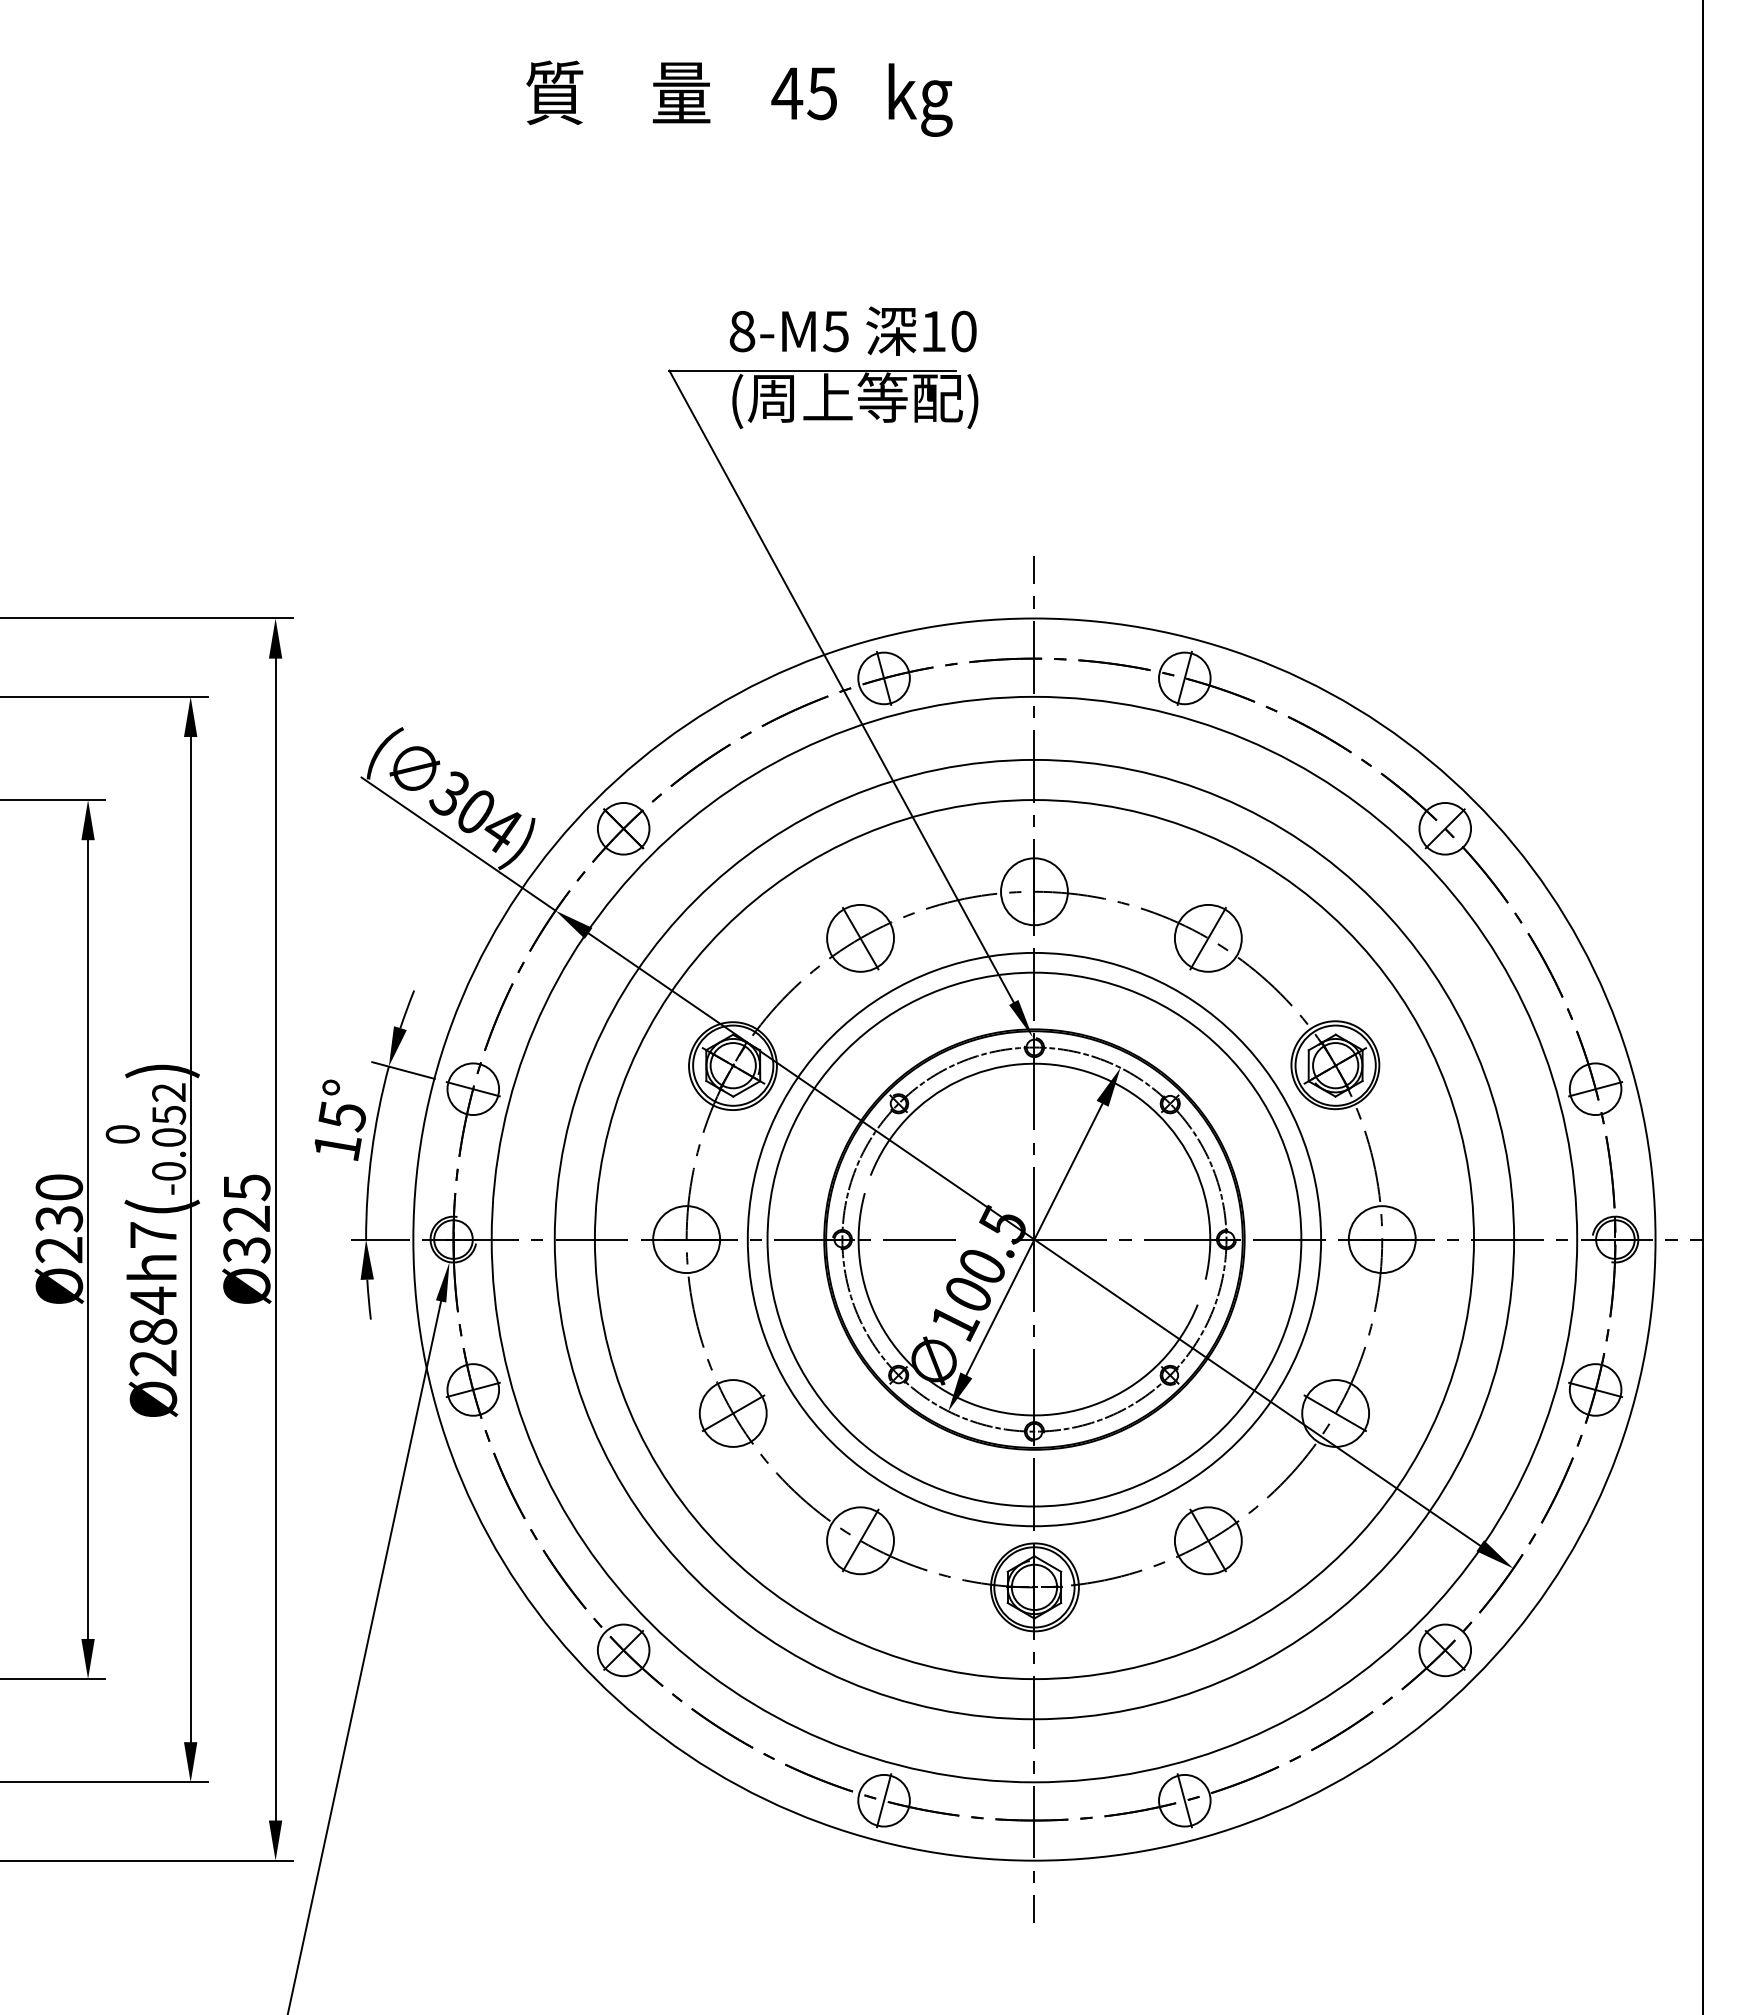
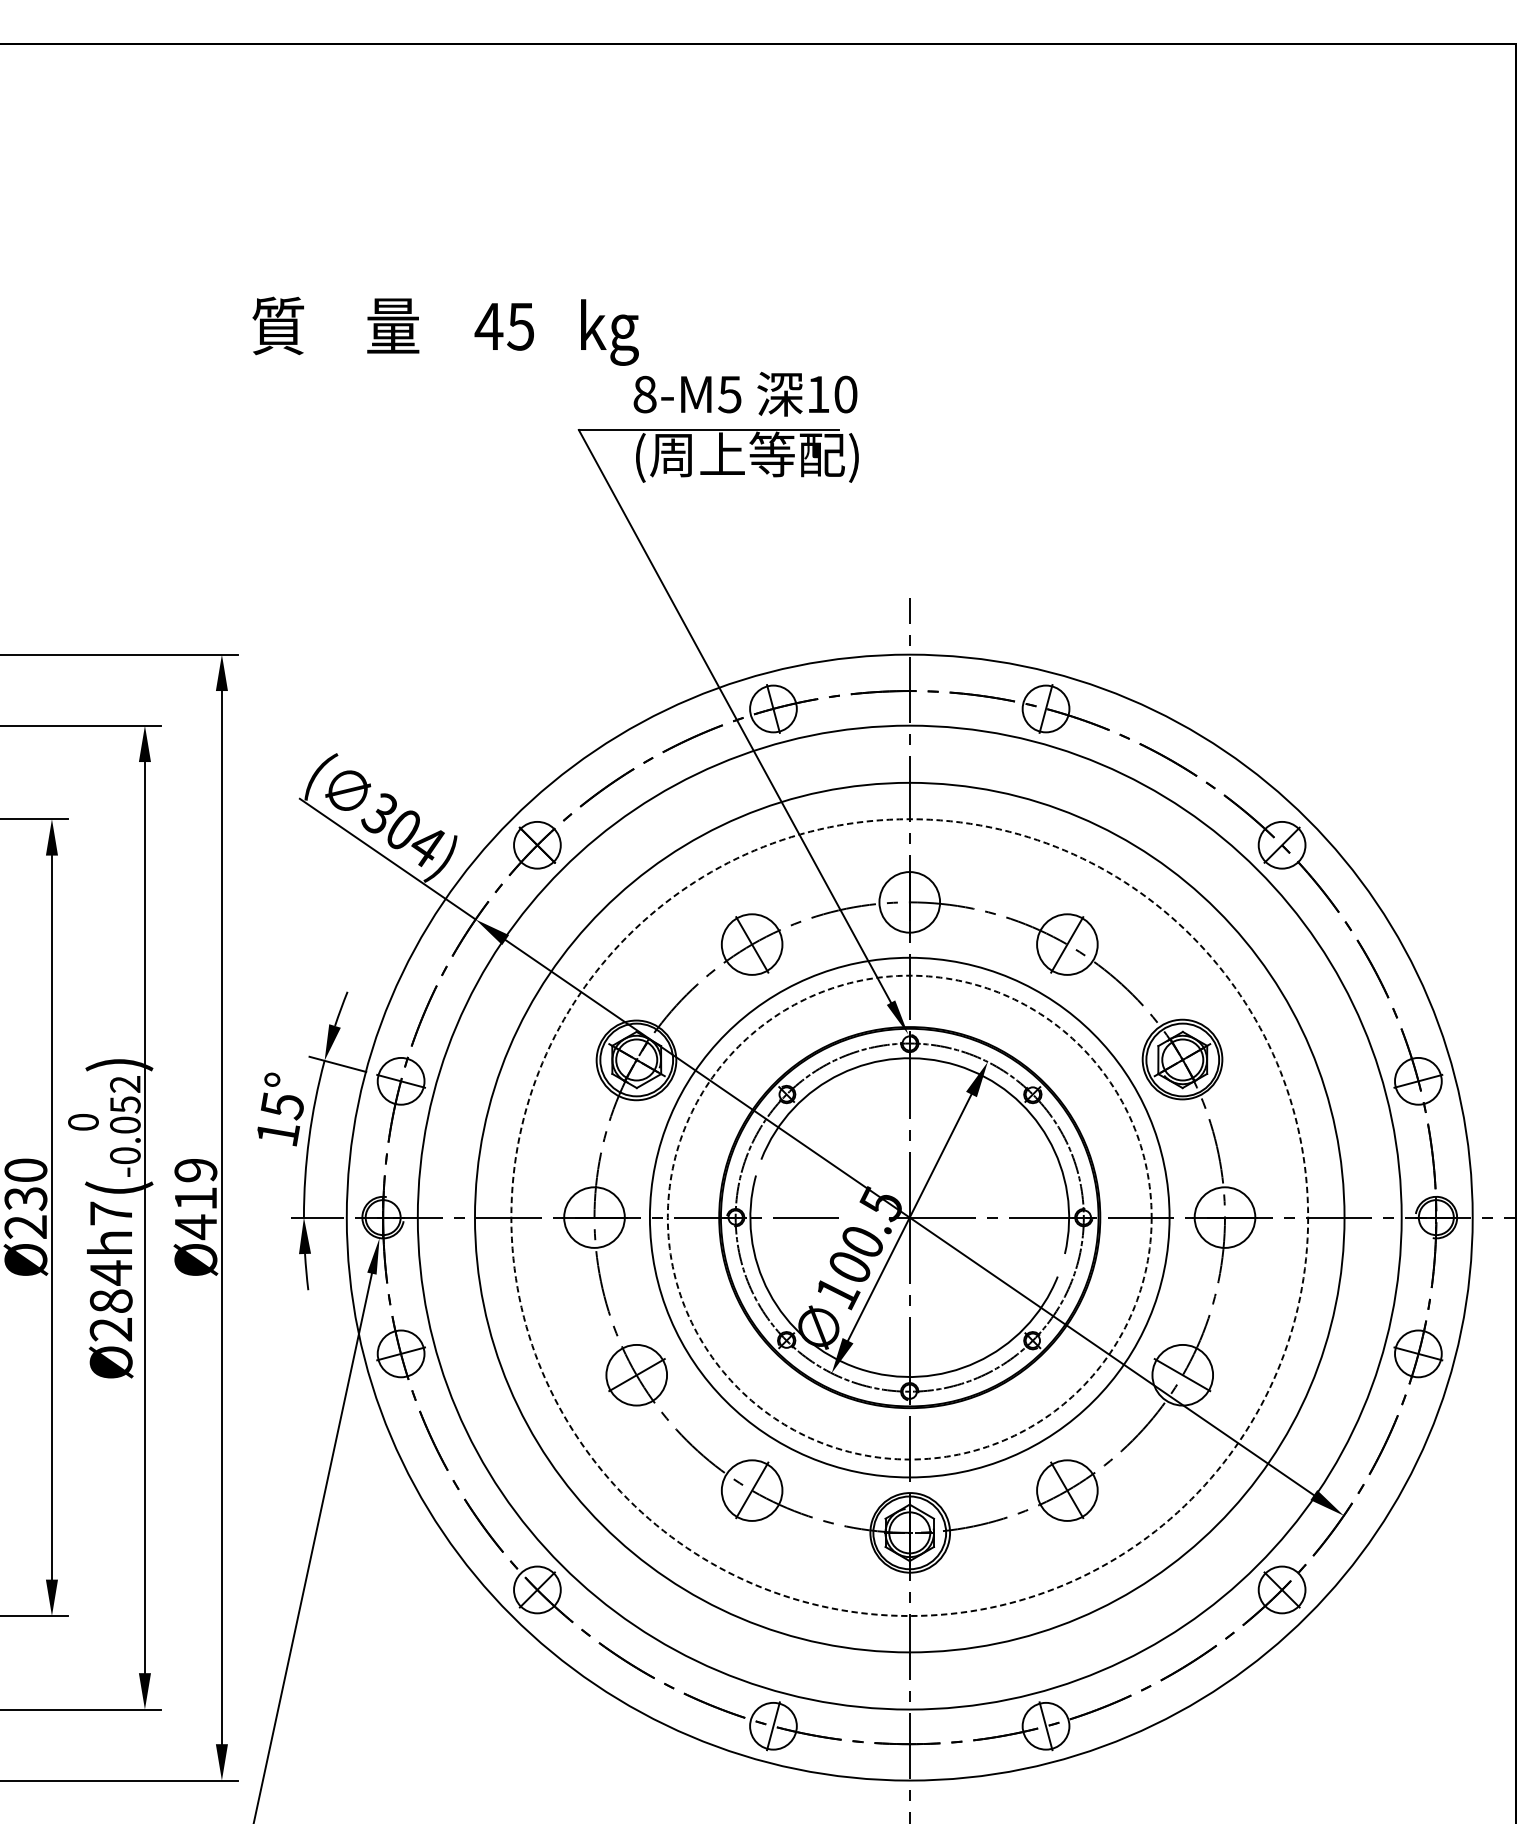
text: (739, 98) -> (445, 331), moved
text: (246, 1219) -> (195, 1199), Ø325 -> Ø419
circle: (1033, 1239) -> (908, 1217), solid -> dashed
circle: (1034, 1239) -> (909, 1217), solid -> dashed

